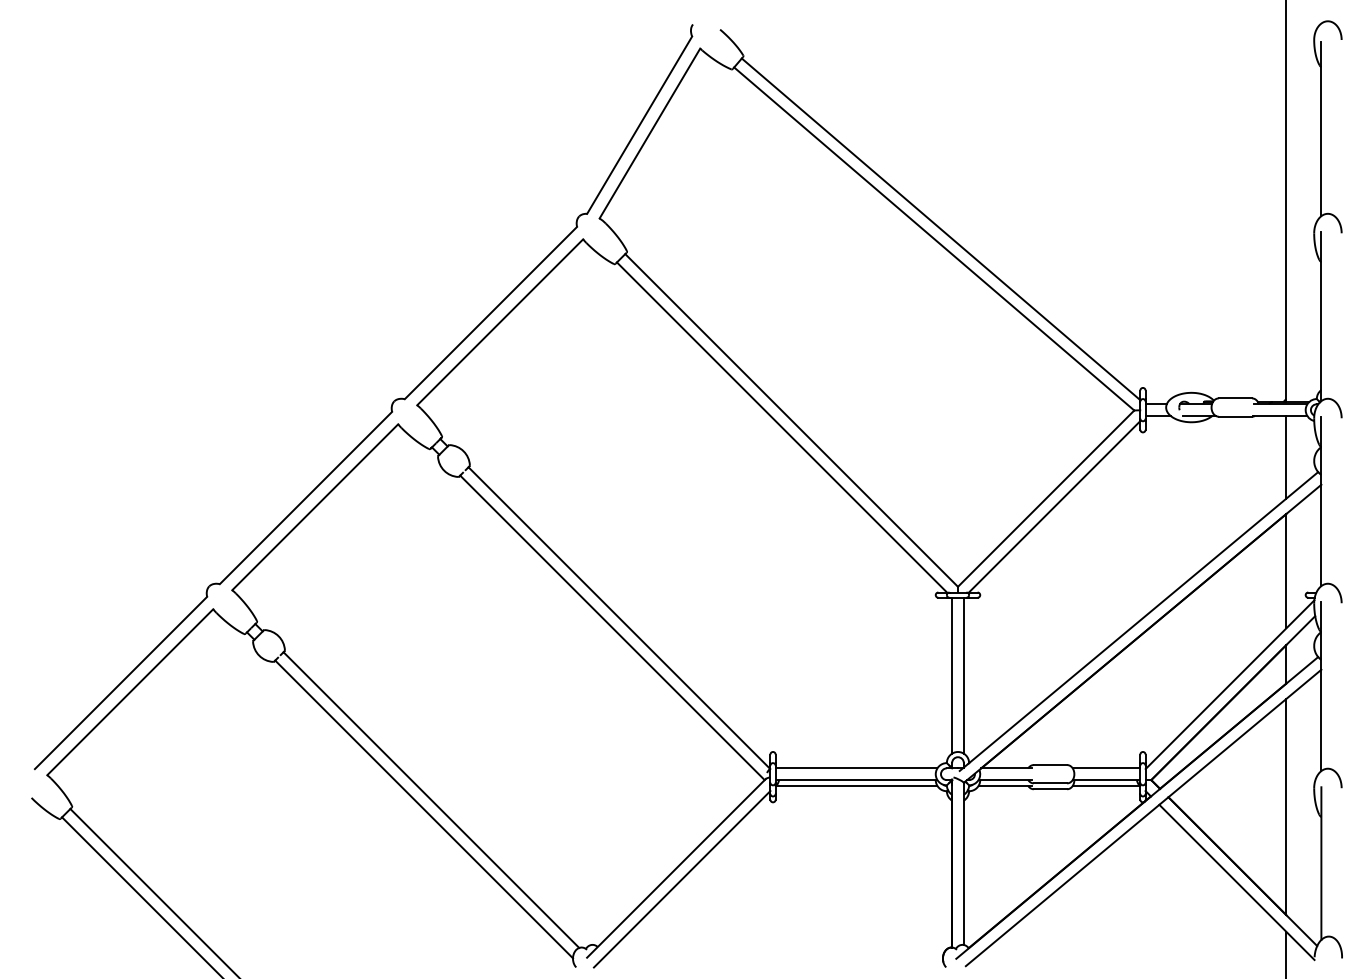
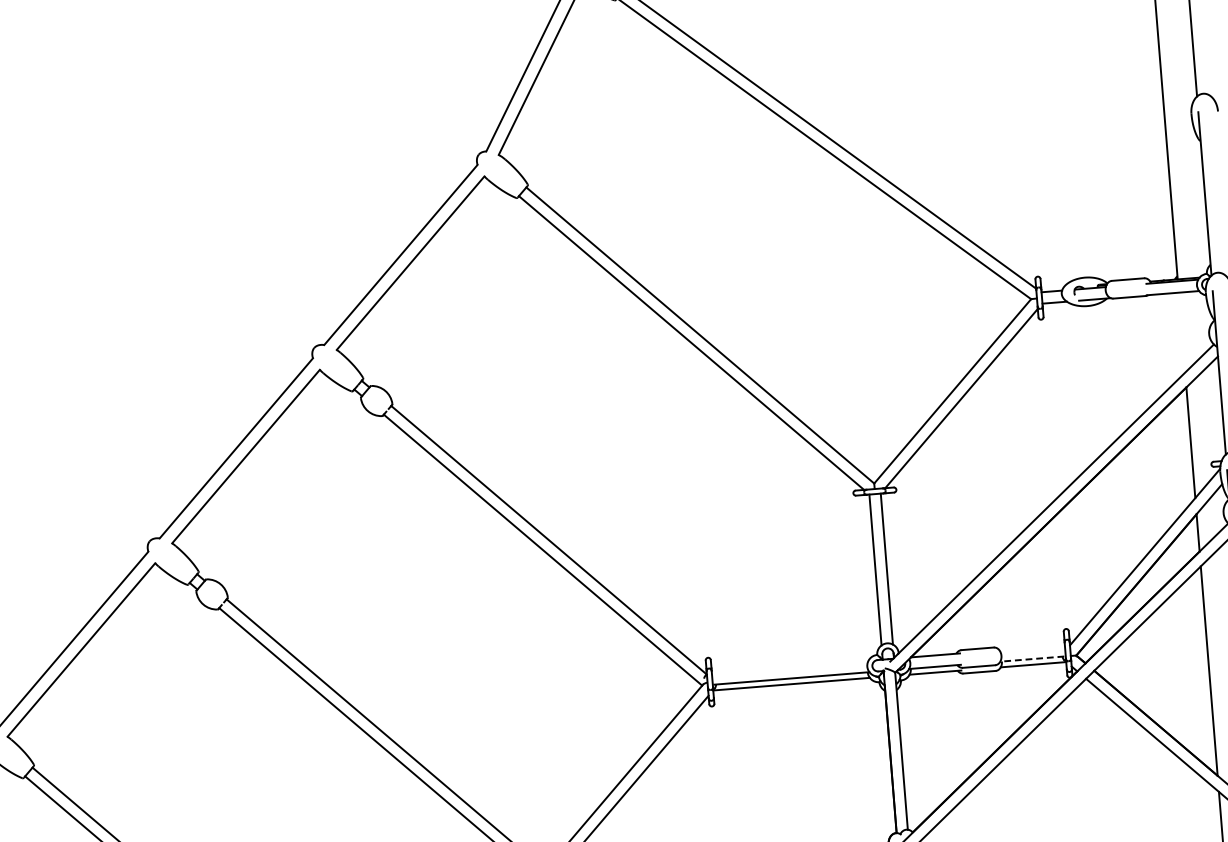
line: (1286, 457) -> (1182, 332), removed
line: (856, 768) -> (790, 667), removed
line: (1106, 768) -> (1032, 647), removed
line: (1105, 780) -> (1032, 659), solid -> dashed

